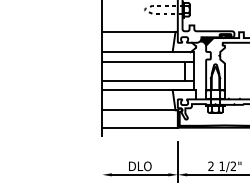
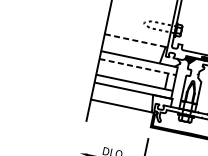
line: (138, 31) -> (134, 40), solid -> dashed
line: (148, 61) -> (137, 66), solid -> dashed
line: (139, 127) -> (118, 120), removed

